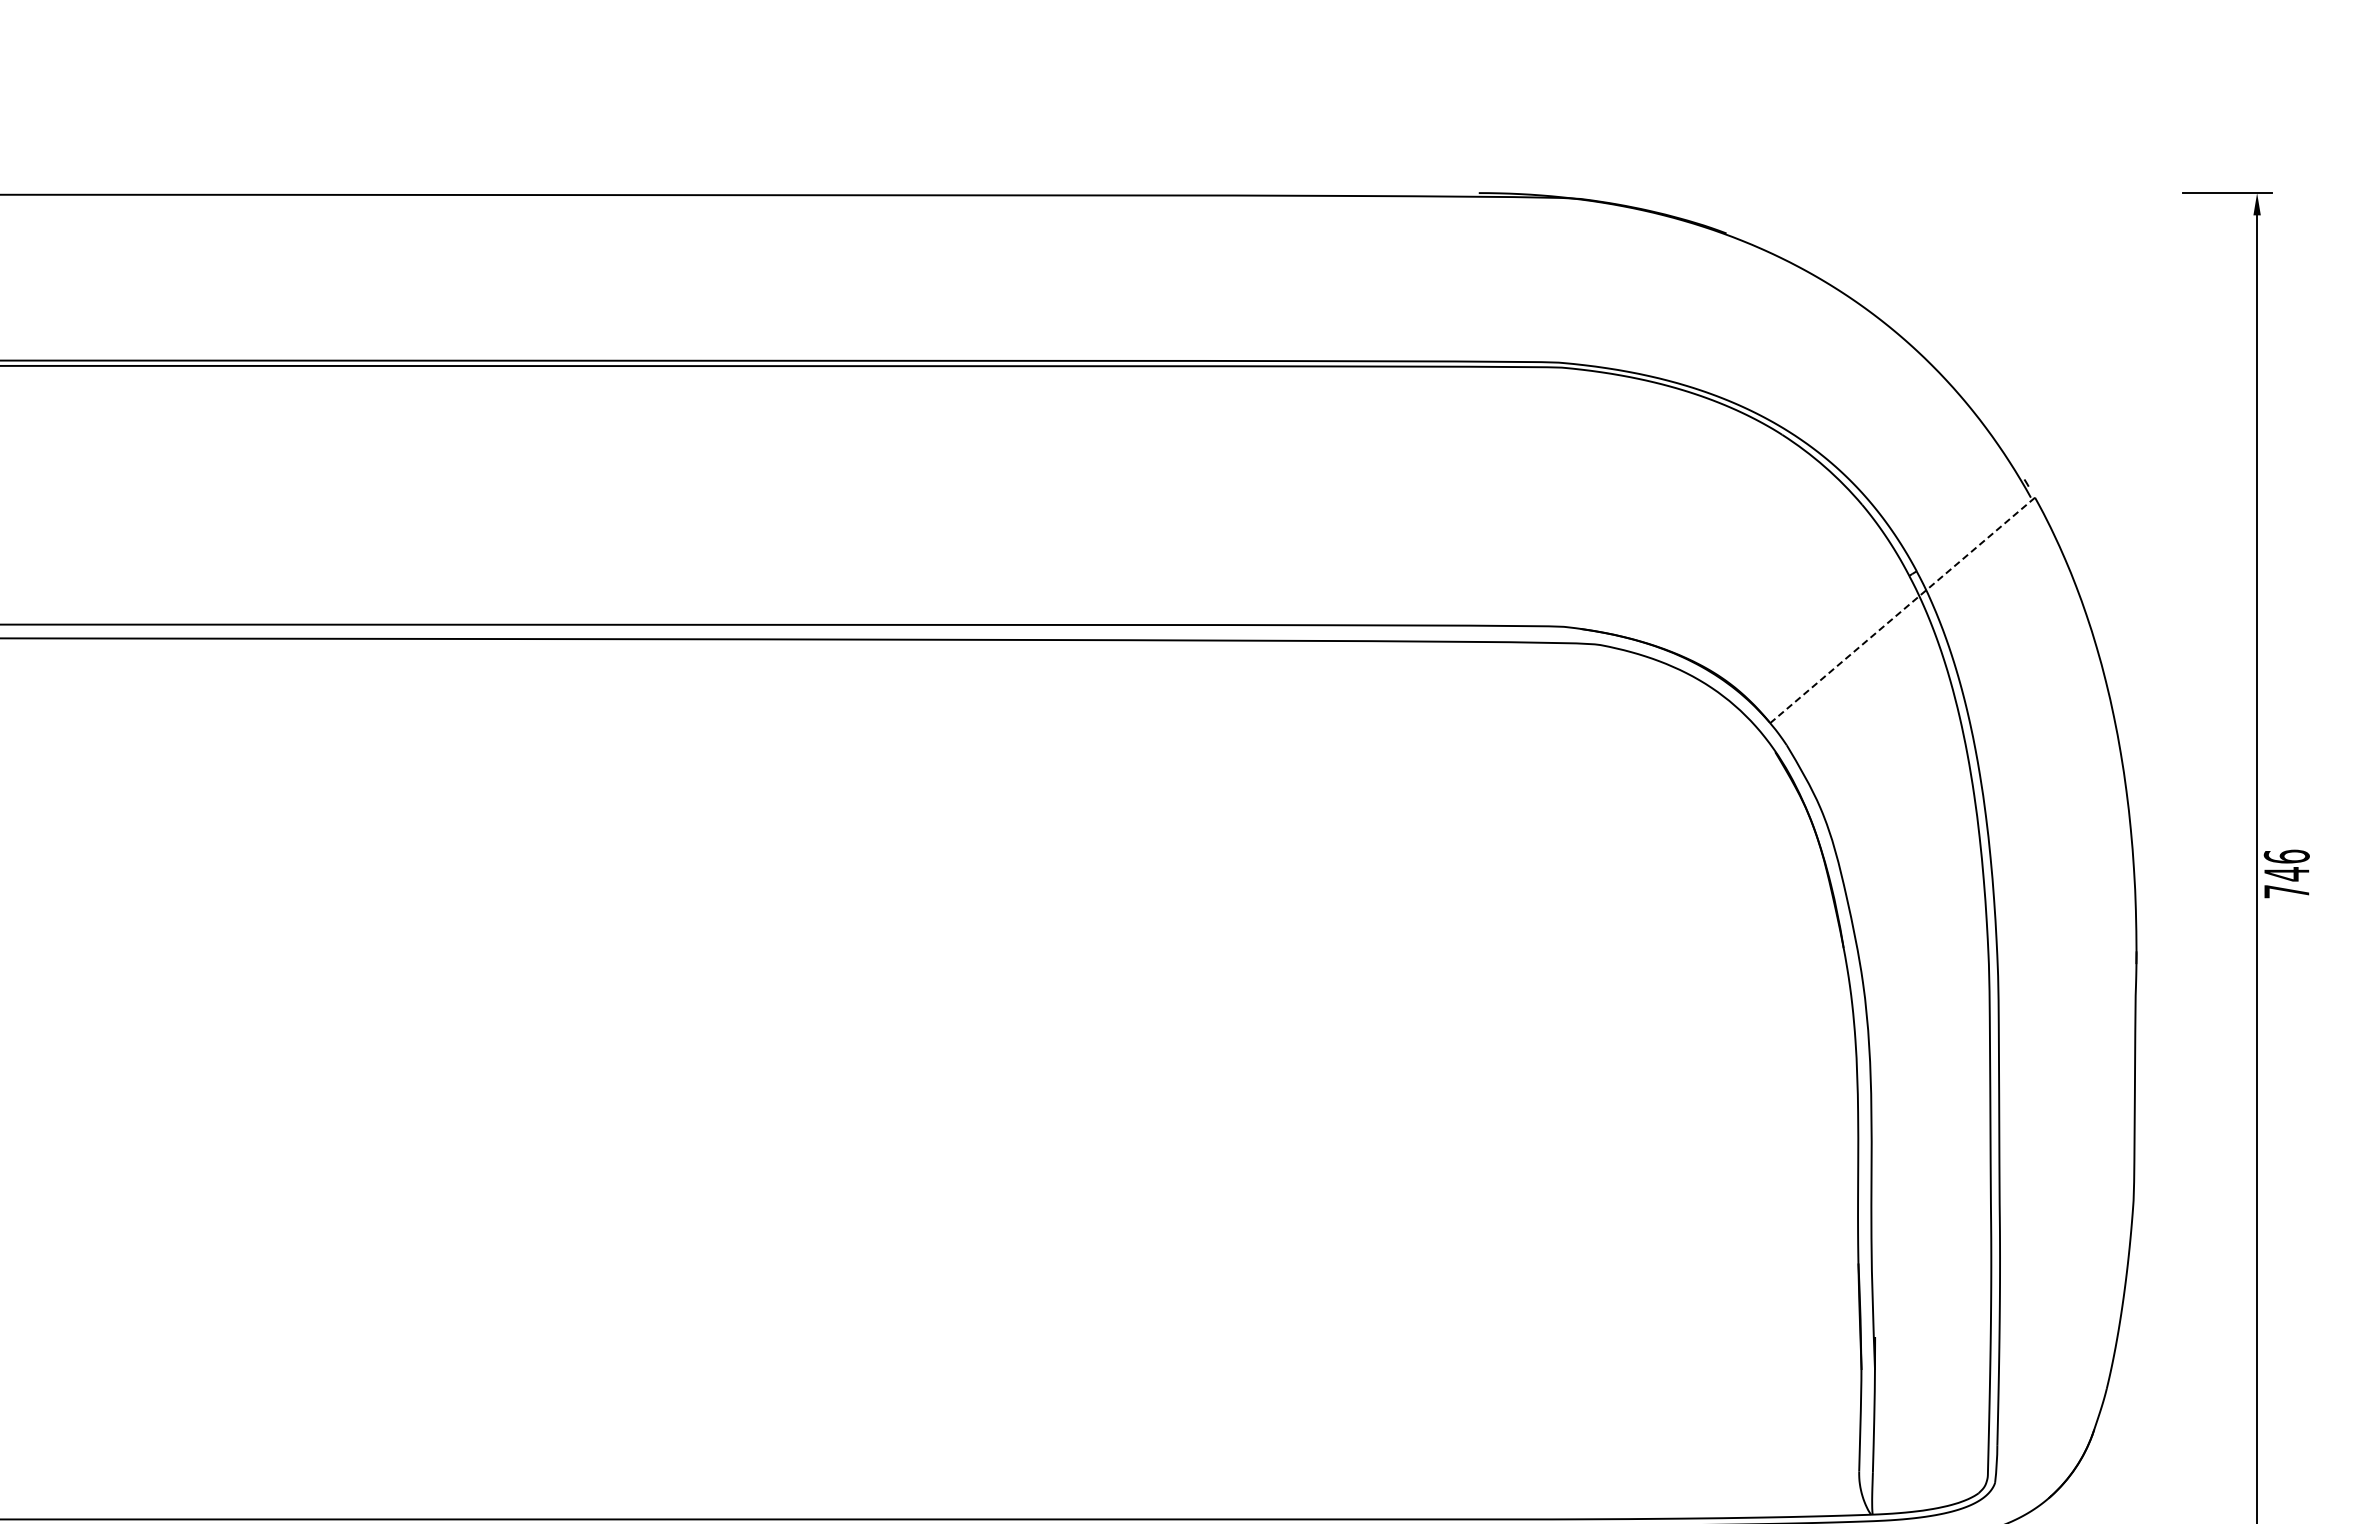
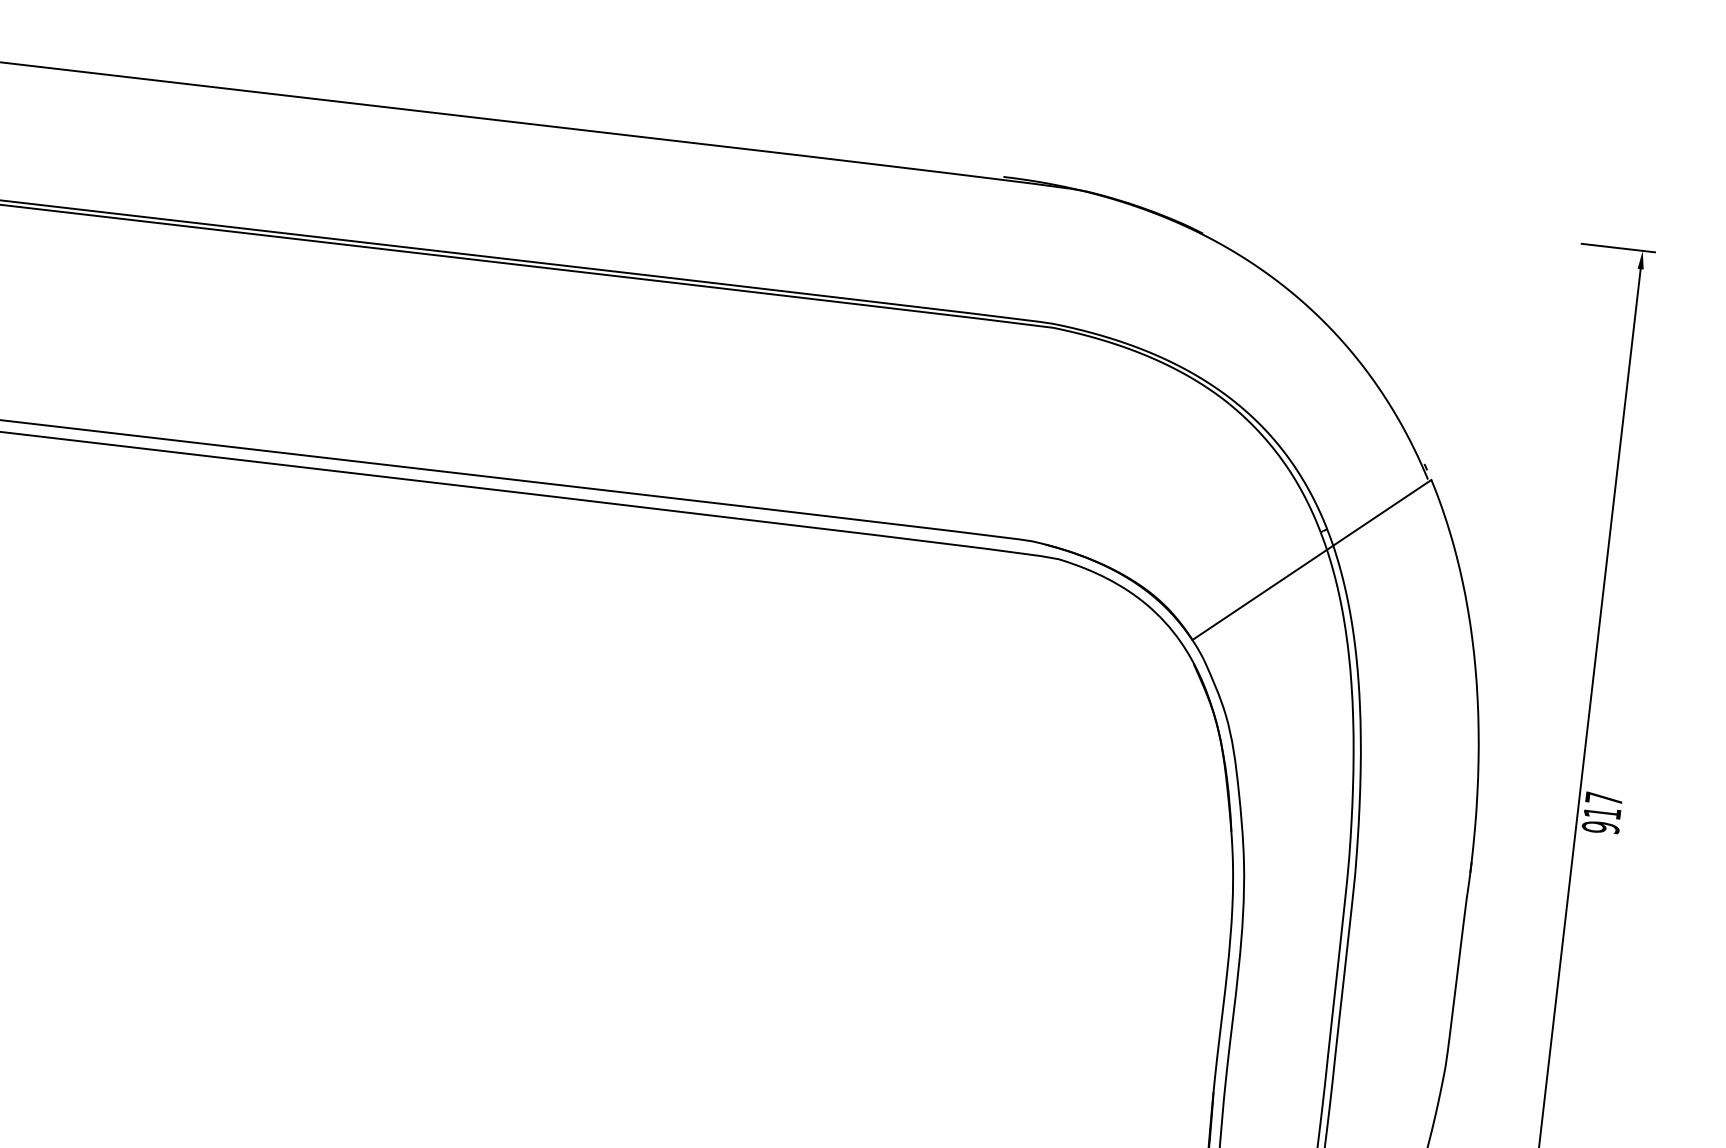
line: (1902, 610) -> (1311, 560), dashed -> solid
text: (2286, 873) -> (1602, 812), 746 -> 917

